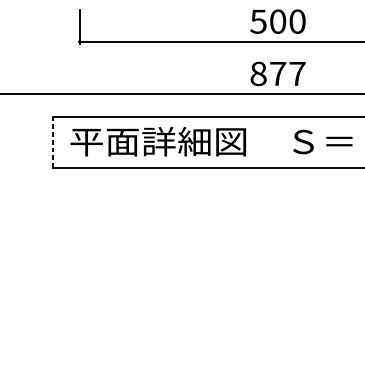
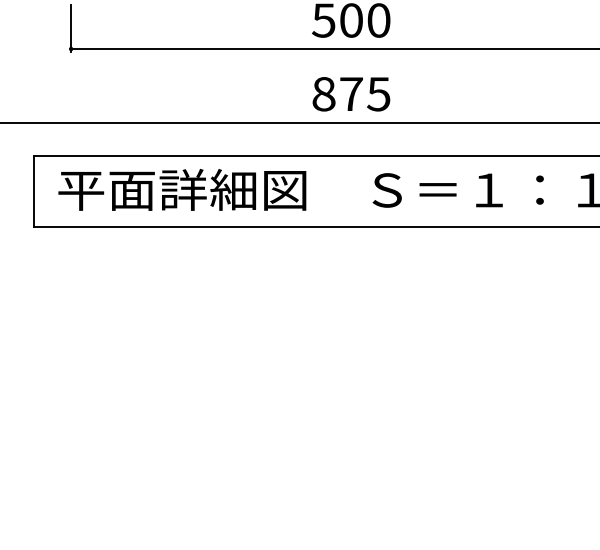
text: (297, 74) -> (378, 94), 877 -> 875
line: (52, 142) -> (33, 191), dashed -> solid

